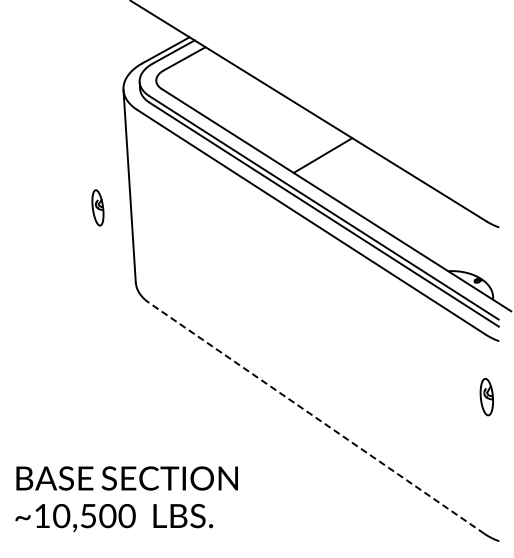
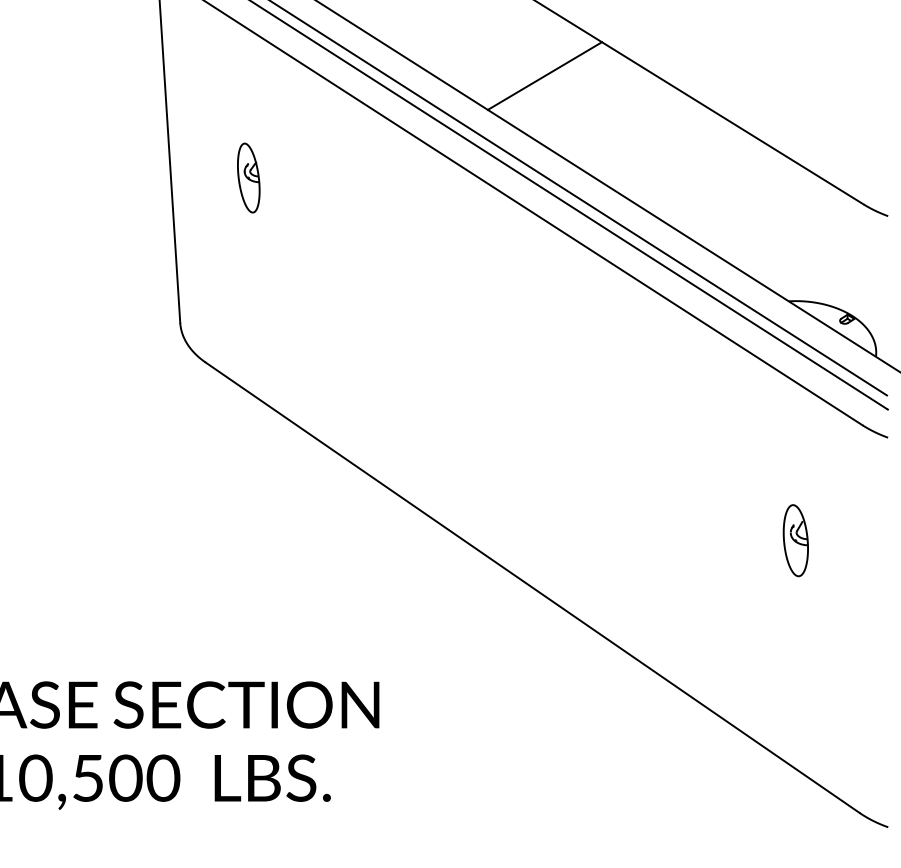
part: (97, 207) -> (247, 177), moved
part: (486, 397) -> (795, 541), moved
line: (316, 418) -> (532, 588), dashed -> solid

